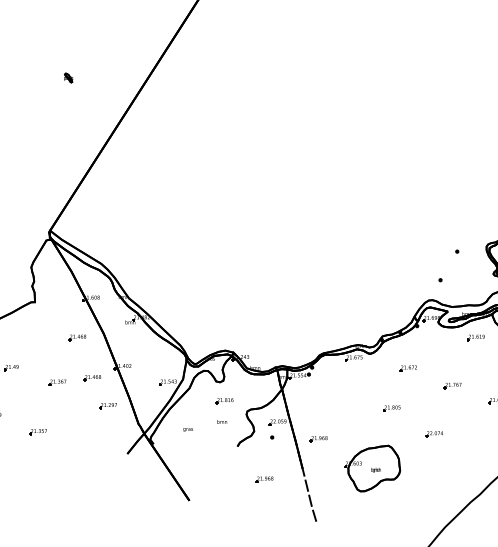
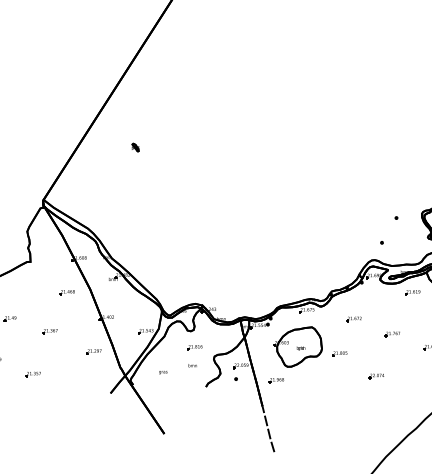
part: (68, 77) -> (135, 147), moved
part: (91, 377) -> (79, 327), removed
part: (371, 467) -> (297, 346), moved
part: (264, 479) -> (229, 415), removed

